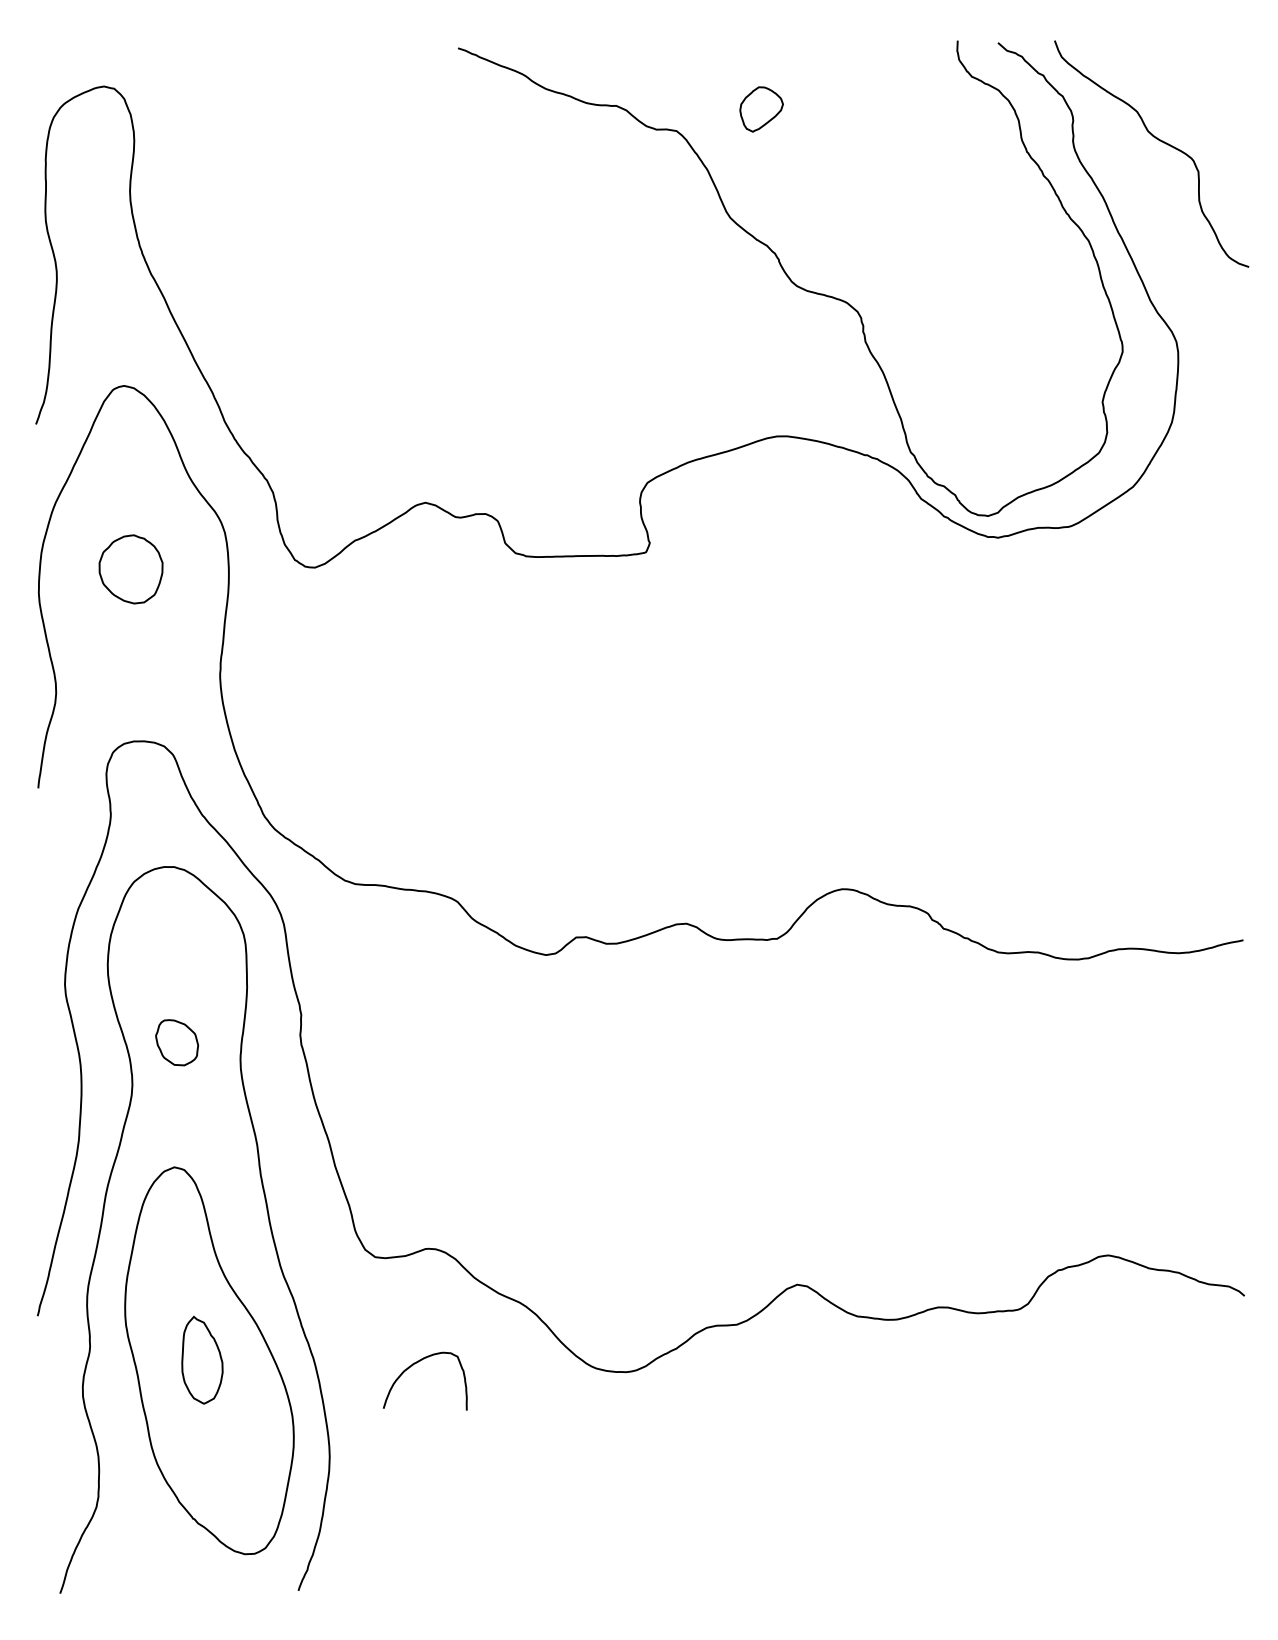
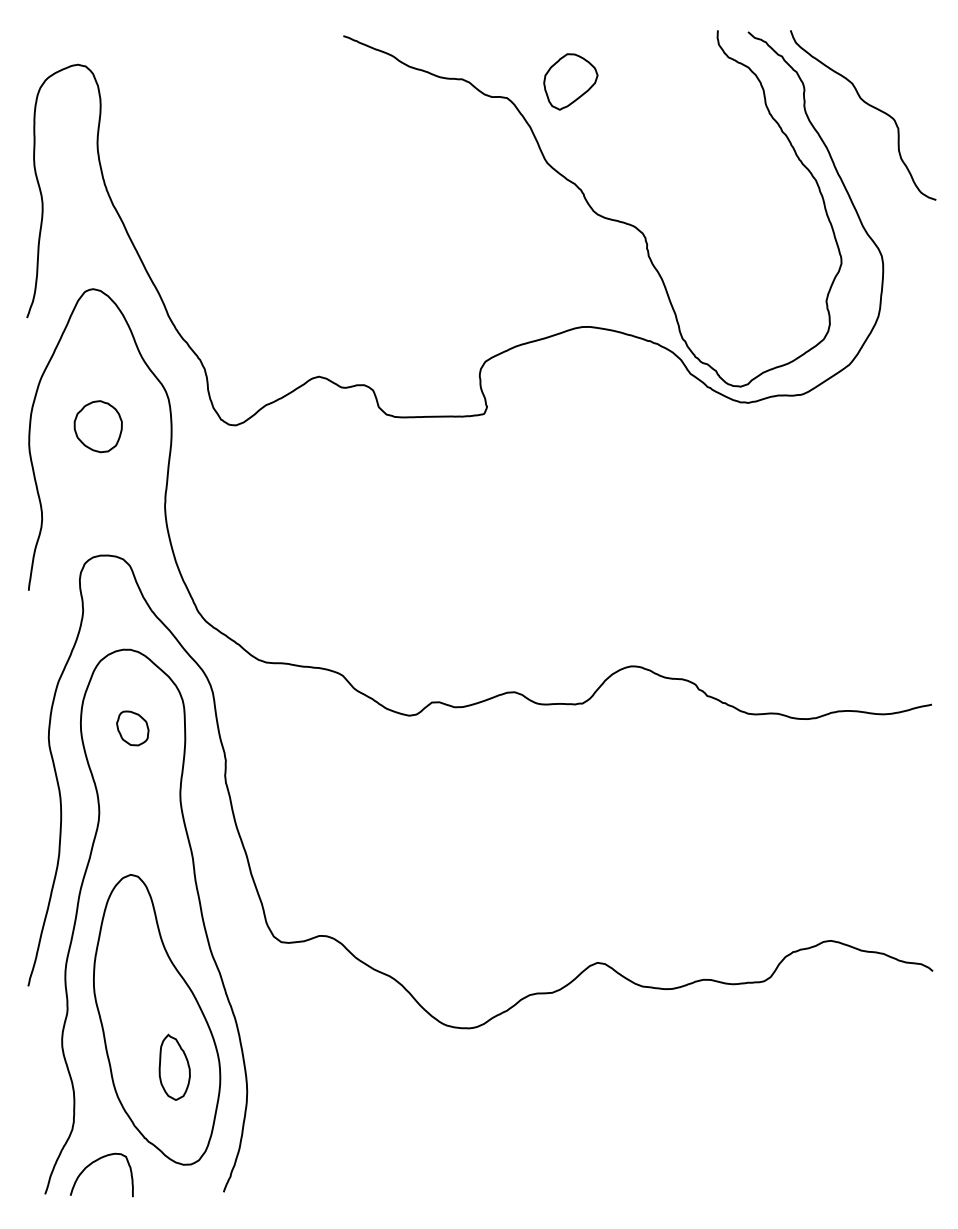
part: (761, 108) -> (570, 81), size x1.67
part: (176, 1042) -> (132, 728), moved
part: (202, 1359) -> (174, 1066), moved
curve: (416, 1364) -> (95, 1162), moved

